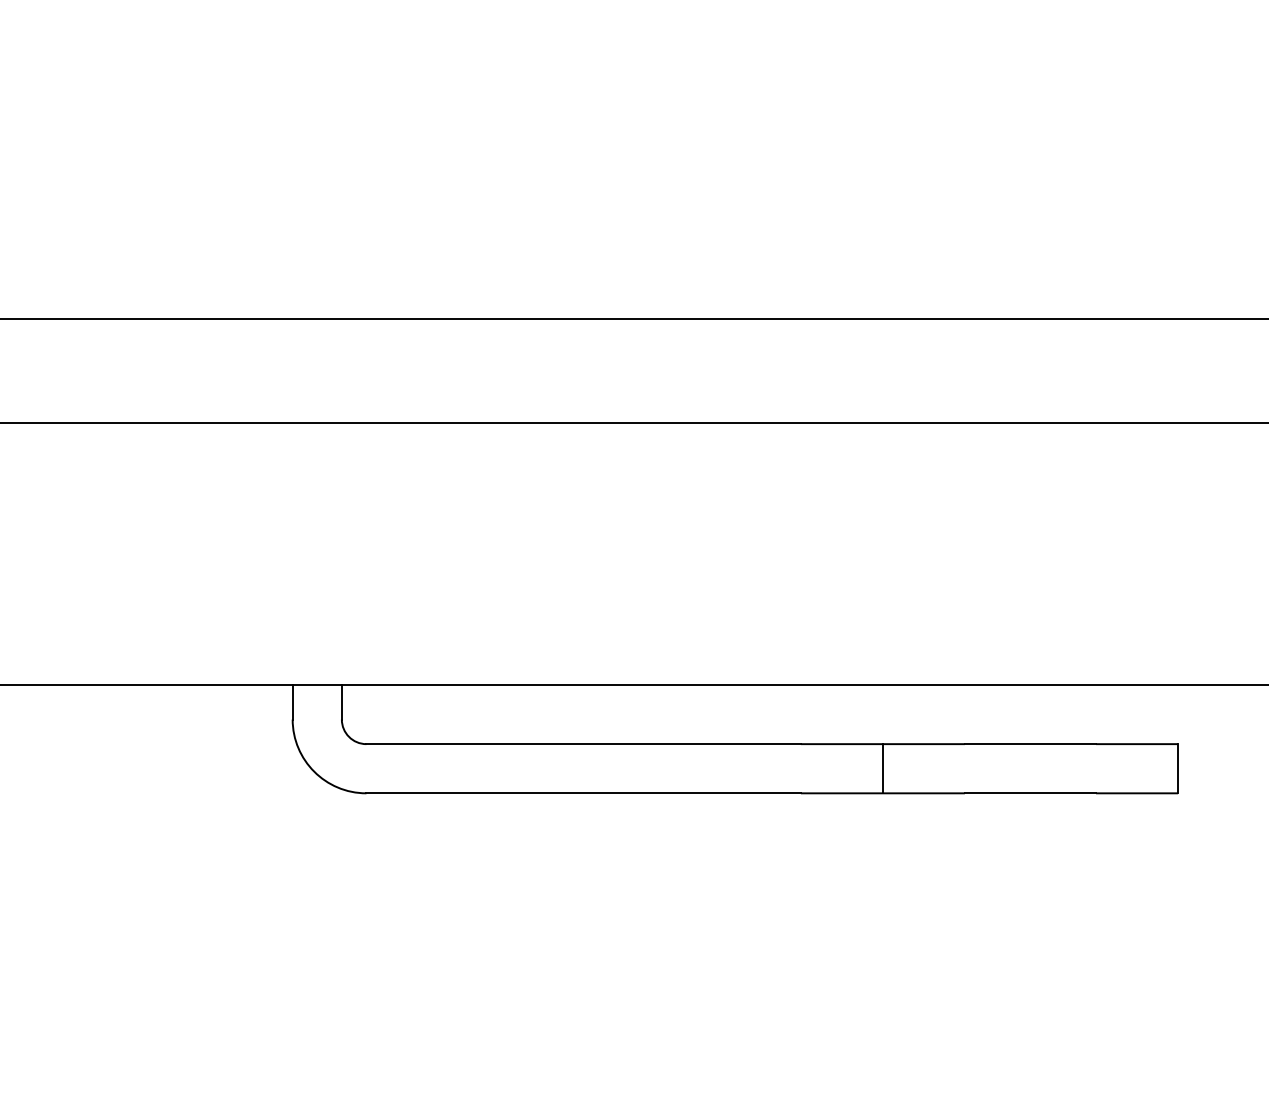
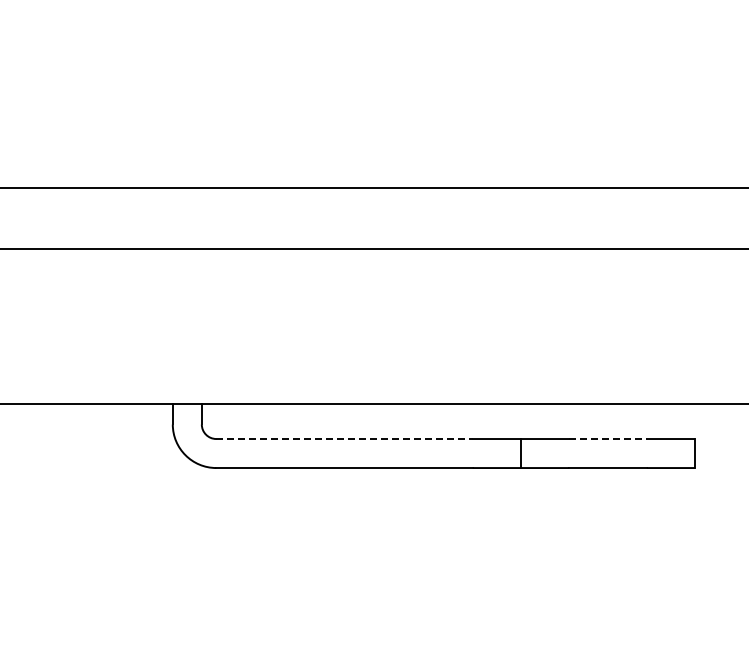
line: (585, 744) -> (345, 439), solid -> dashed
line: (1031, 744) -> (608, 439), solid -> dashed

